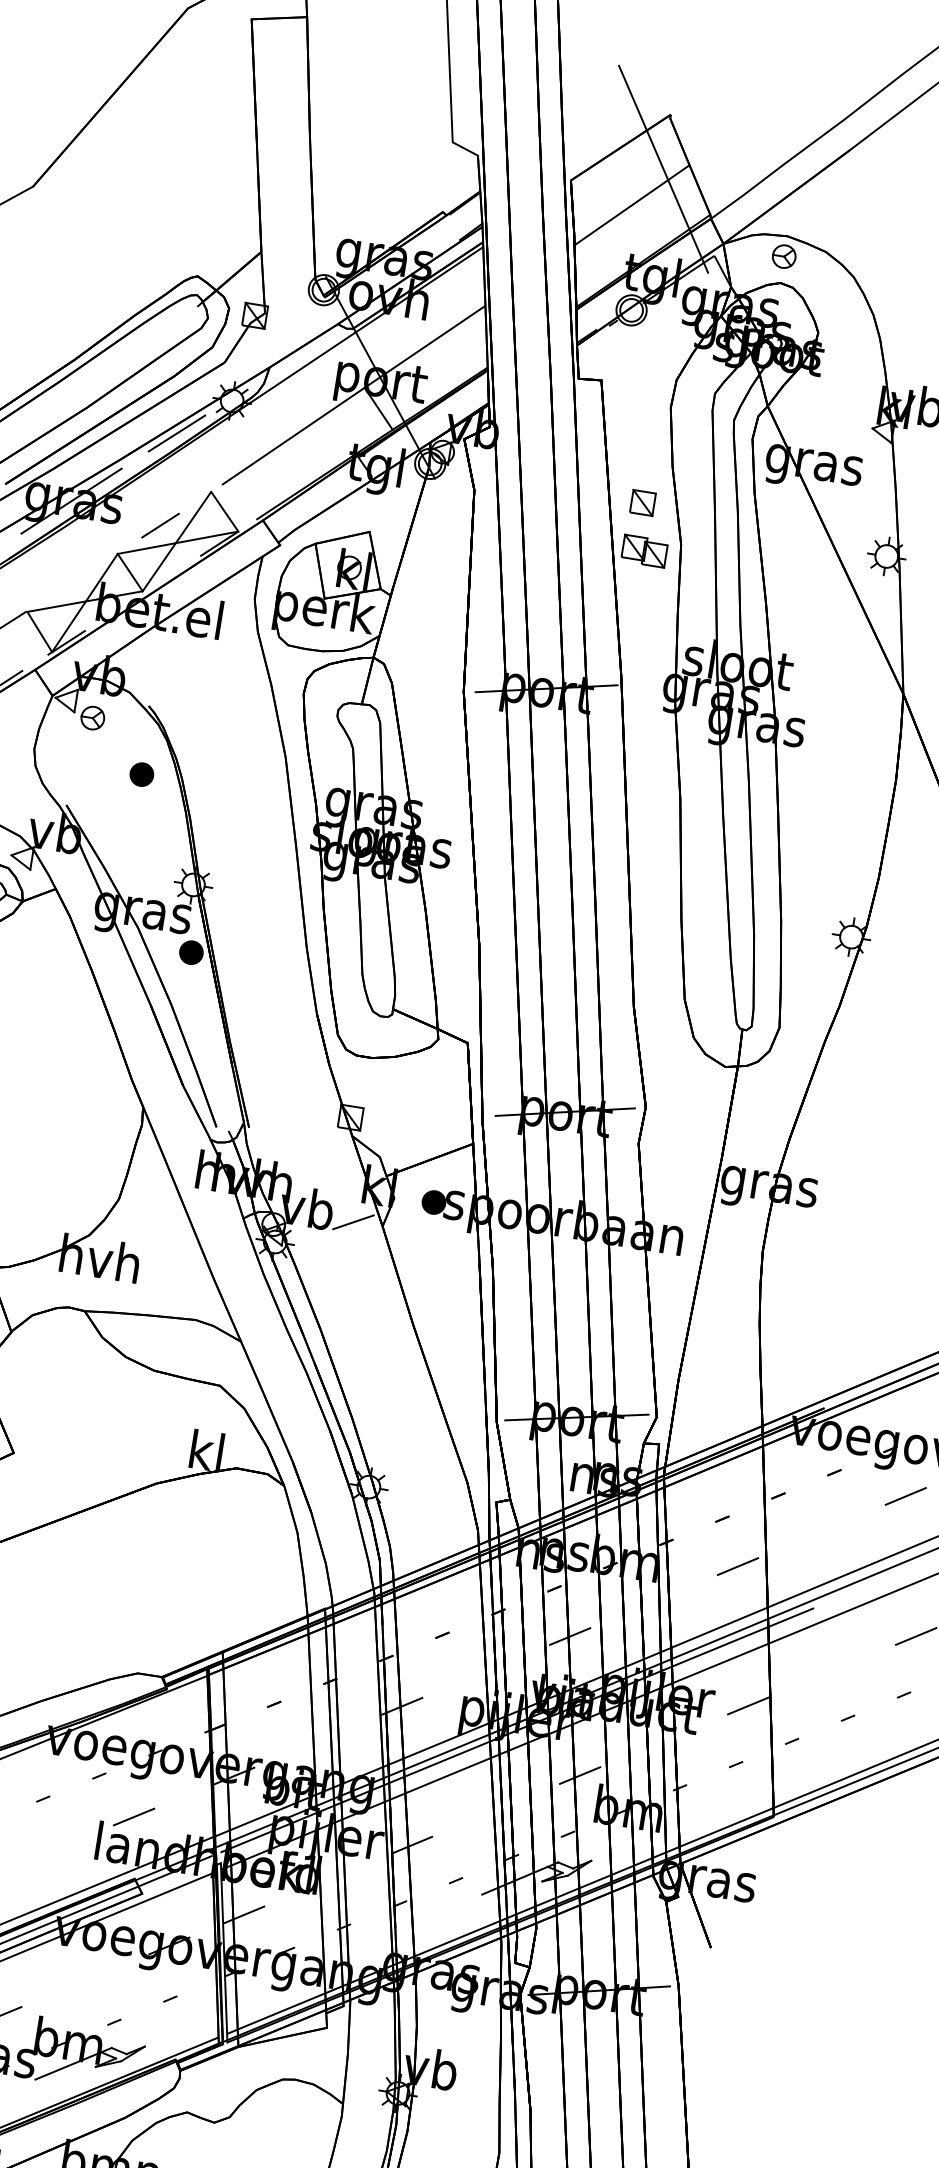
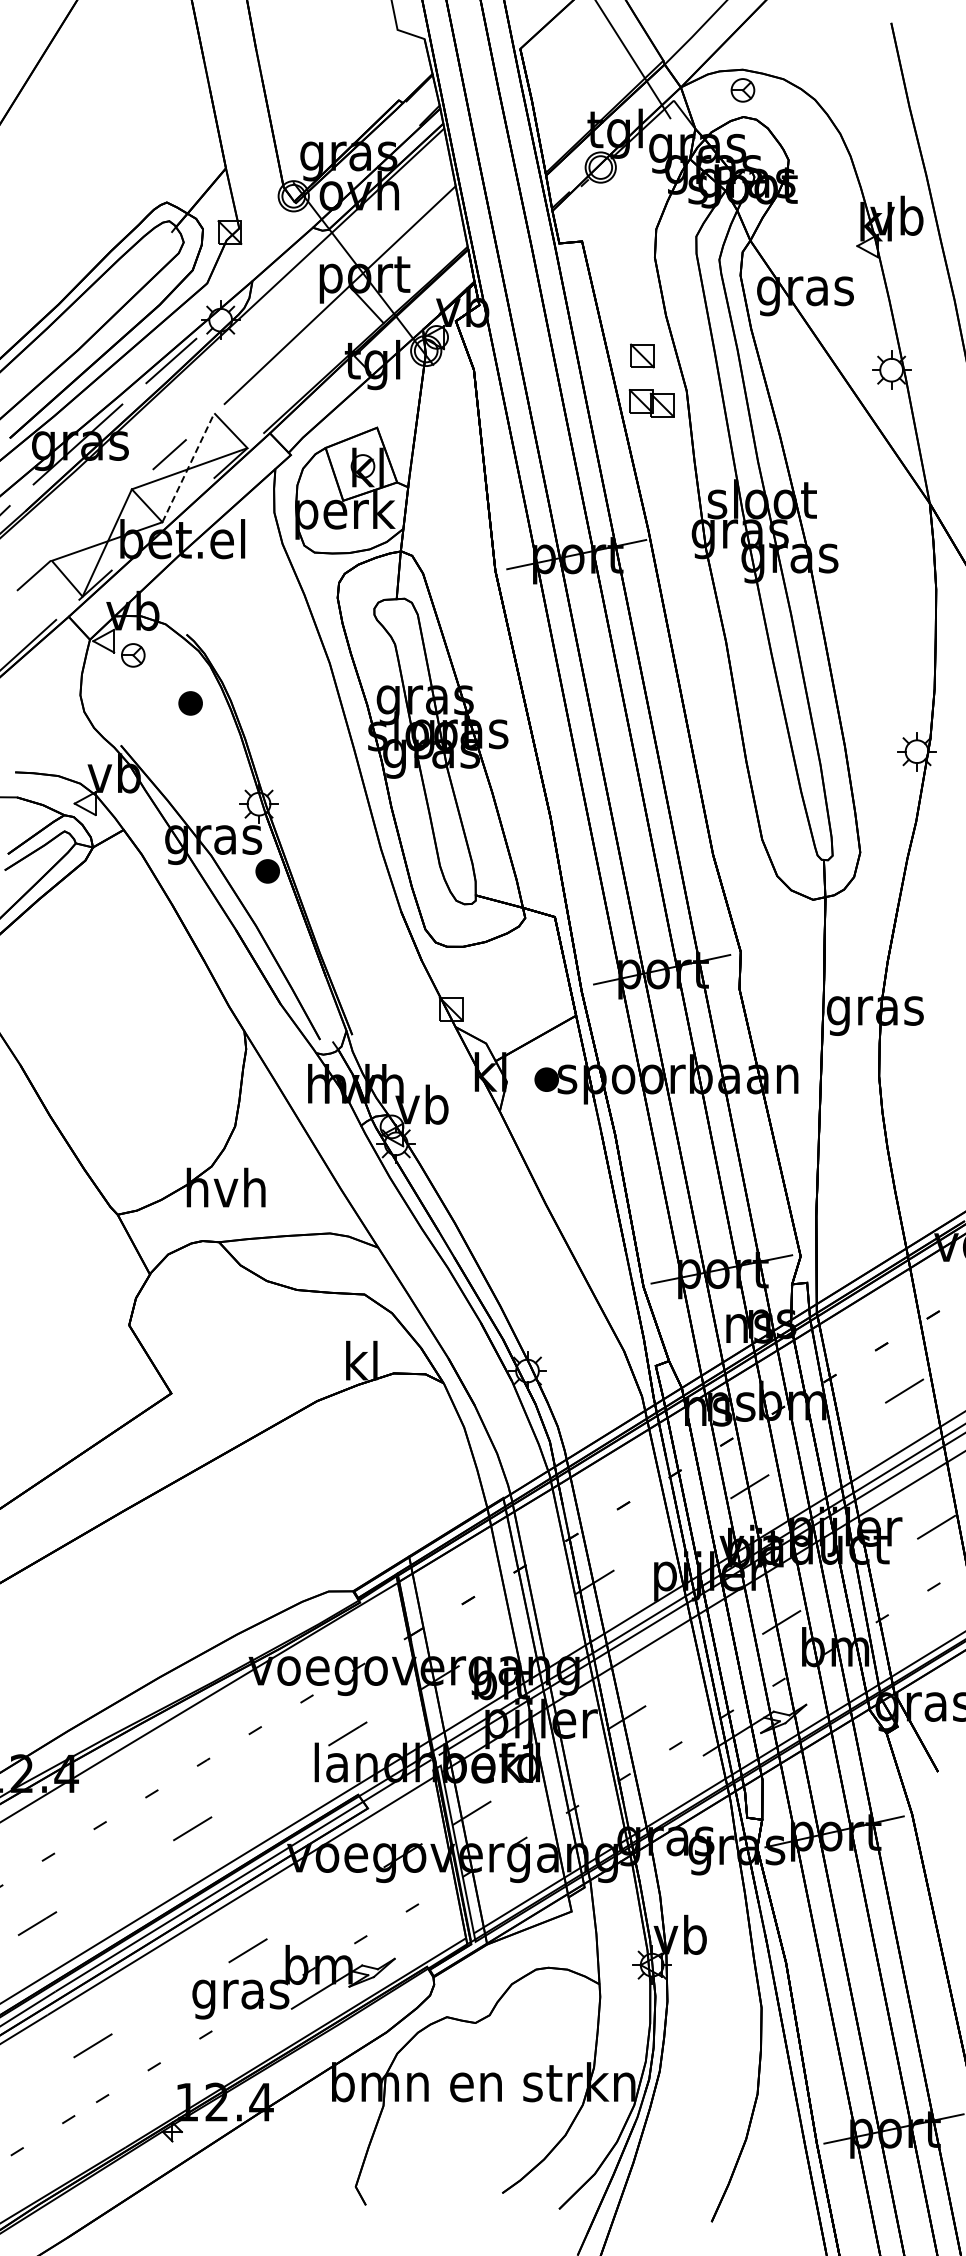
line: (631, 205) -> (584, 63), removed
line: (177, 541) -> (188, 467), solid -> dashed
line: (353, 1221) -> (470, 1111), removed

